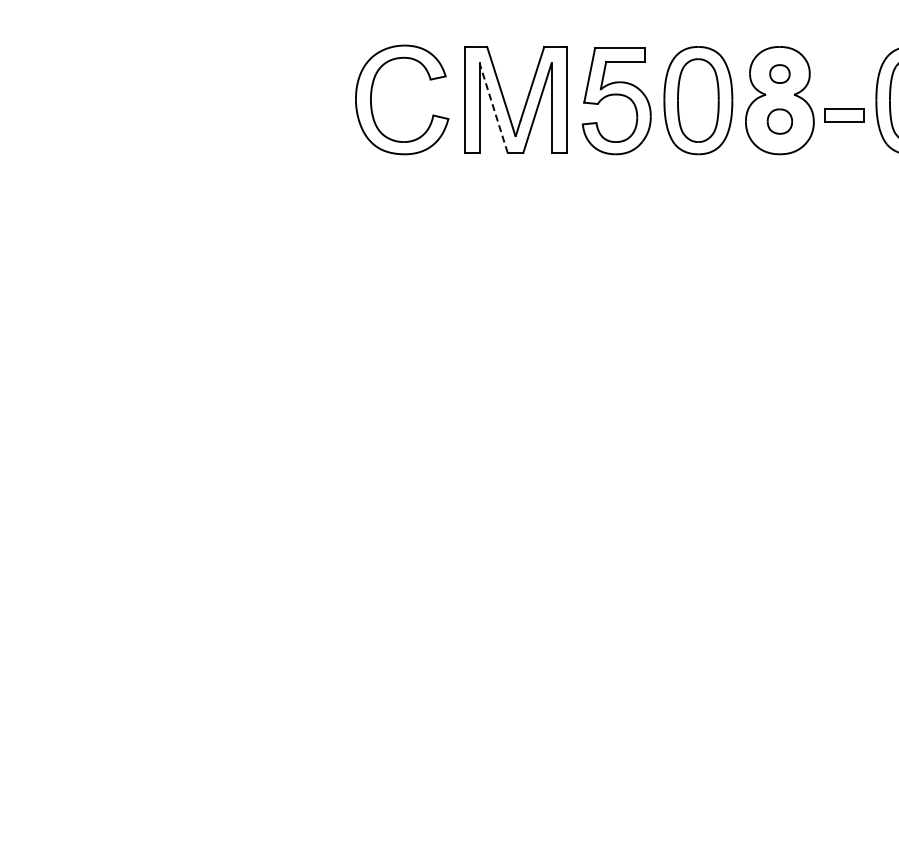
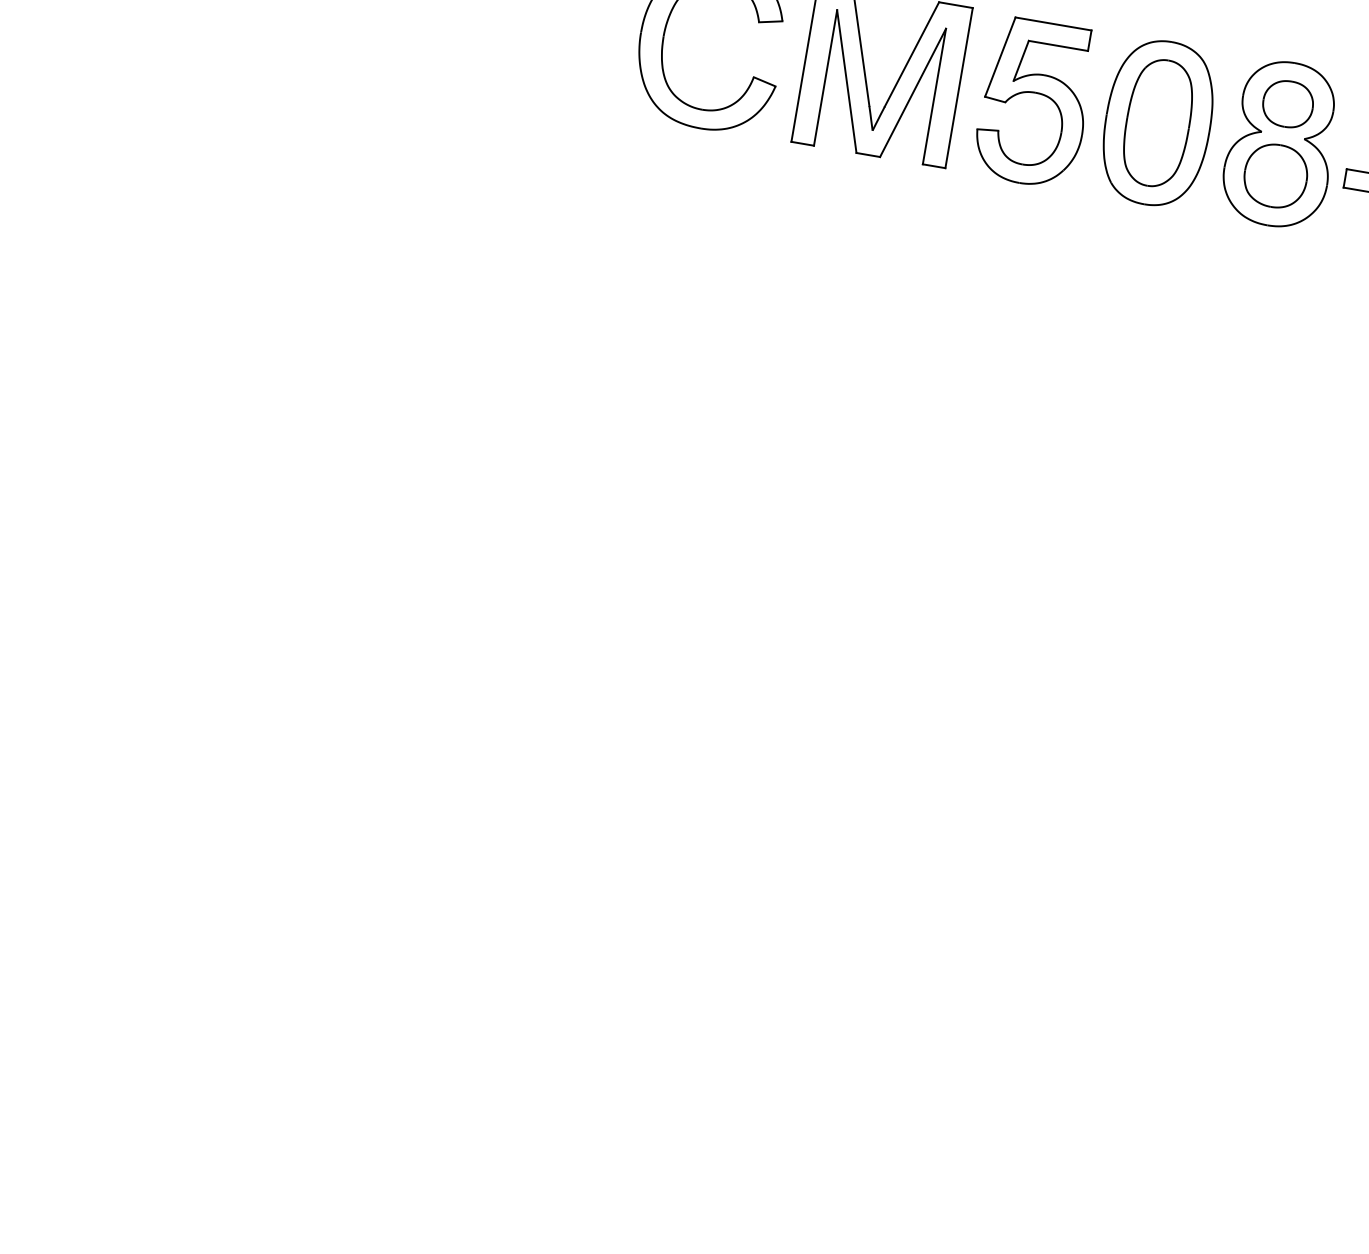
part: (779, 73) -> (1287, 103), size x1.67
line: (493, 108) -> (846, 82), dashed -> solid
part: (779, 121) -> (1275, 175), size x1.67

